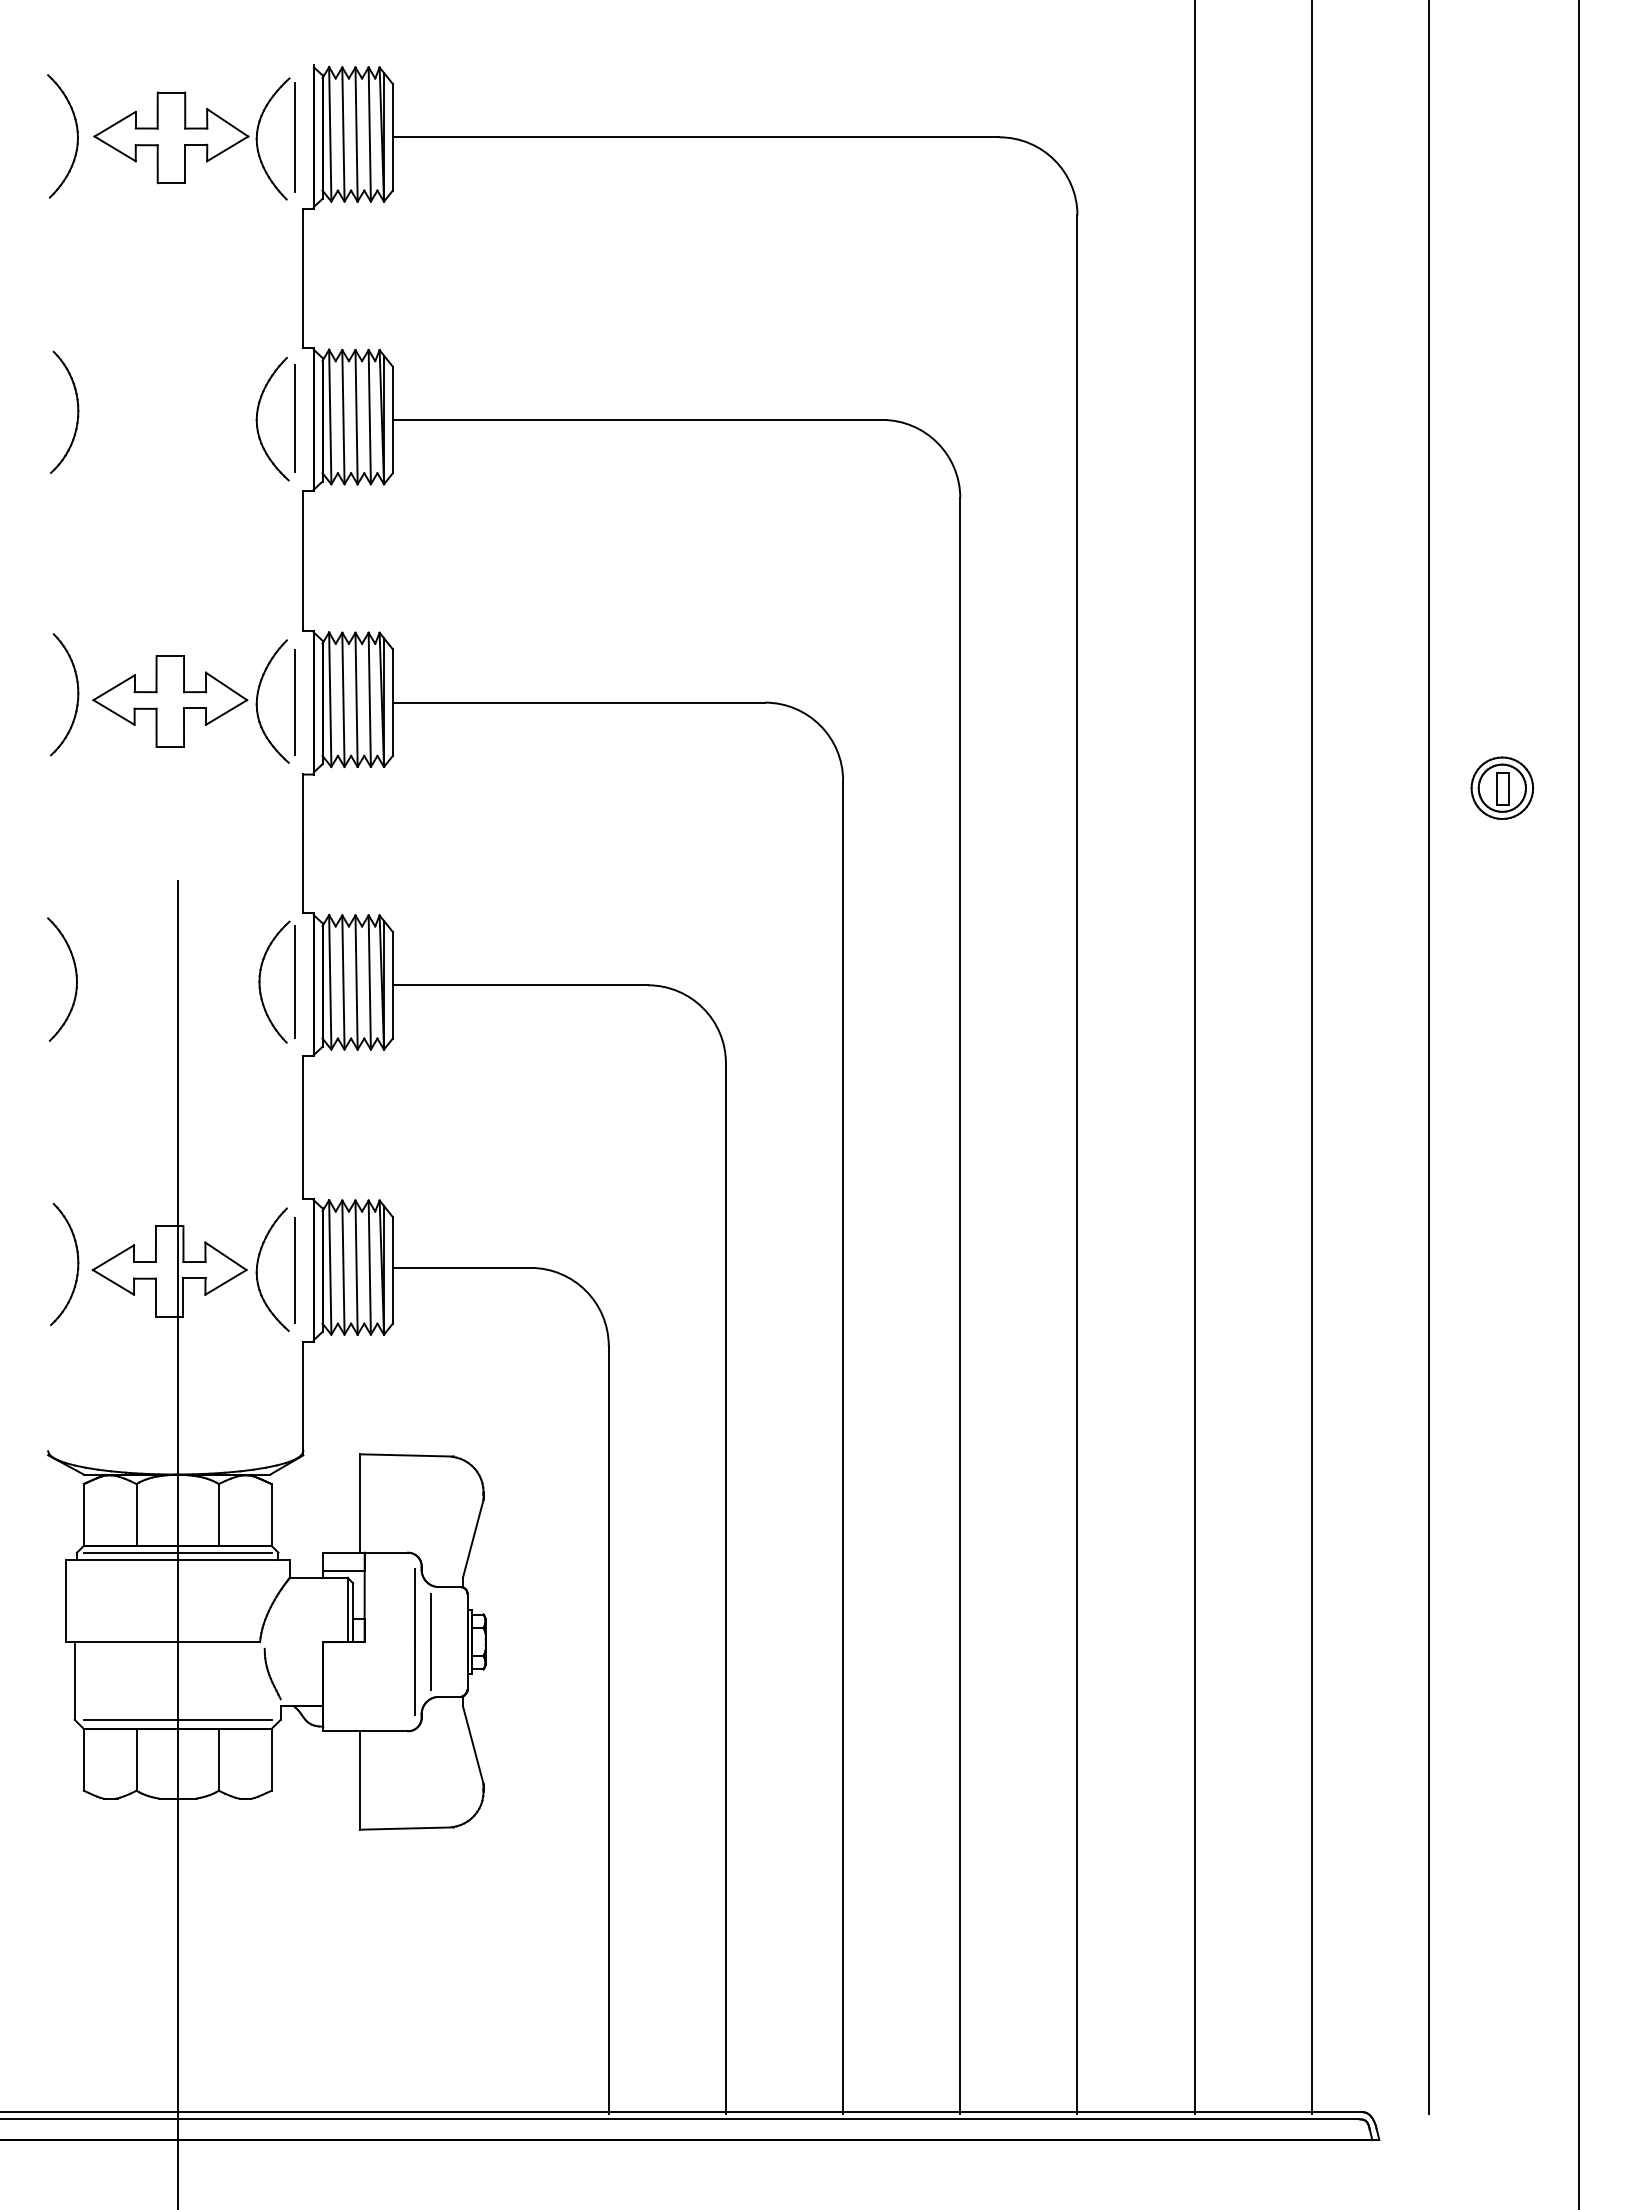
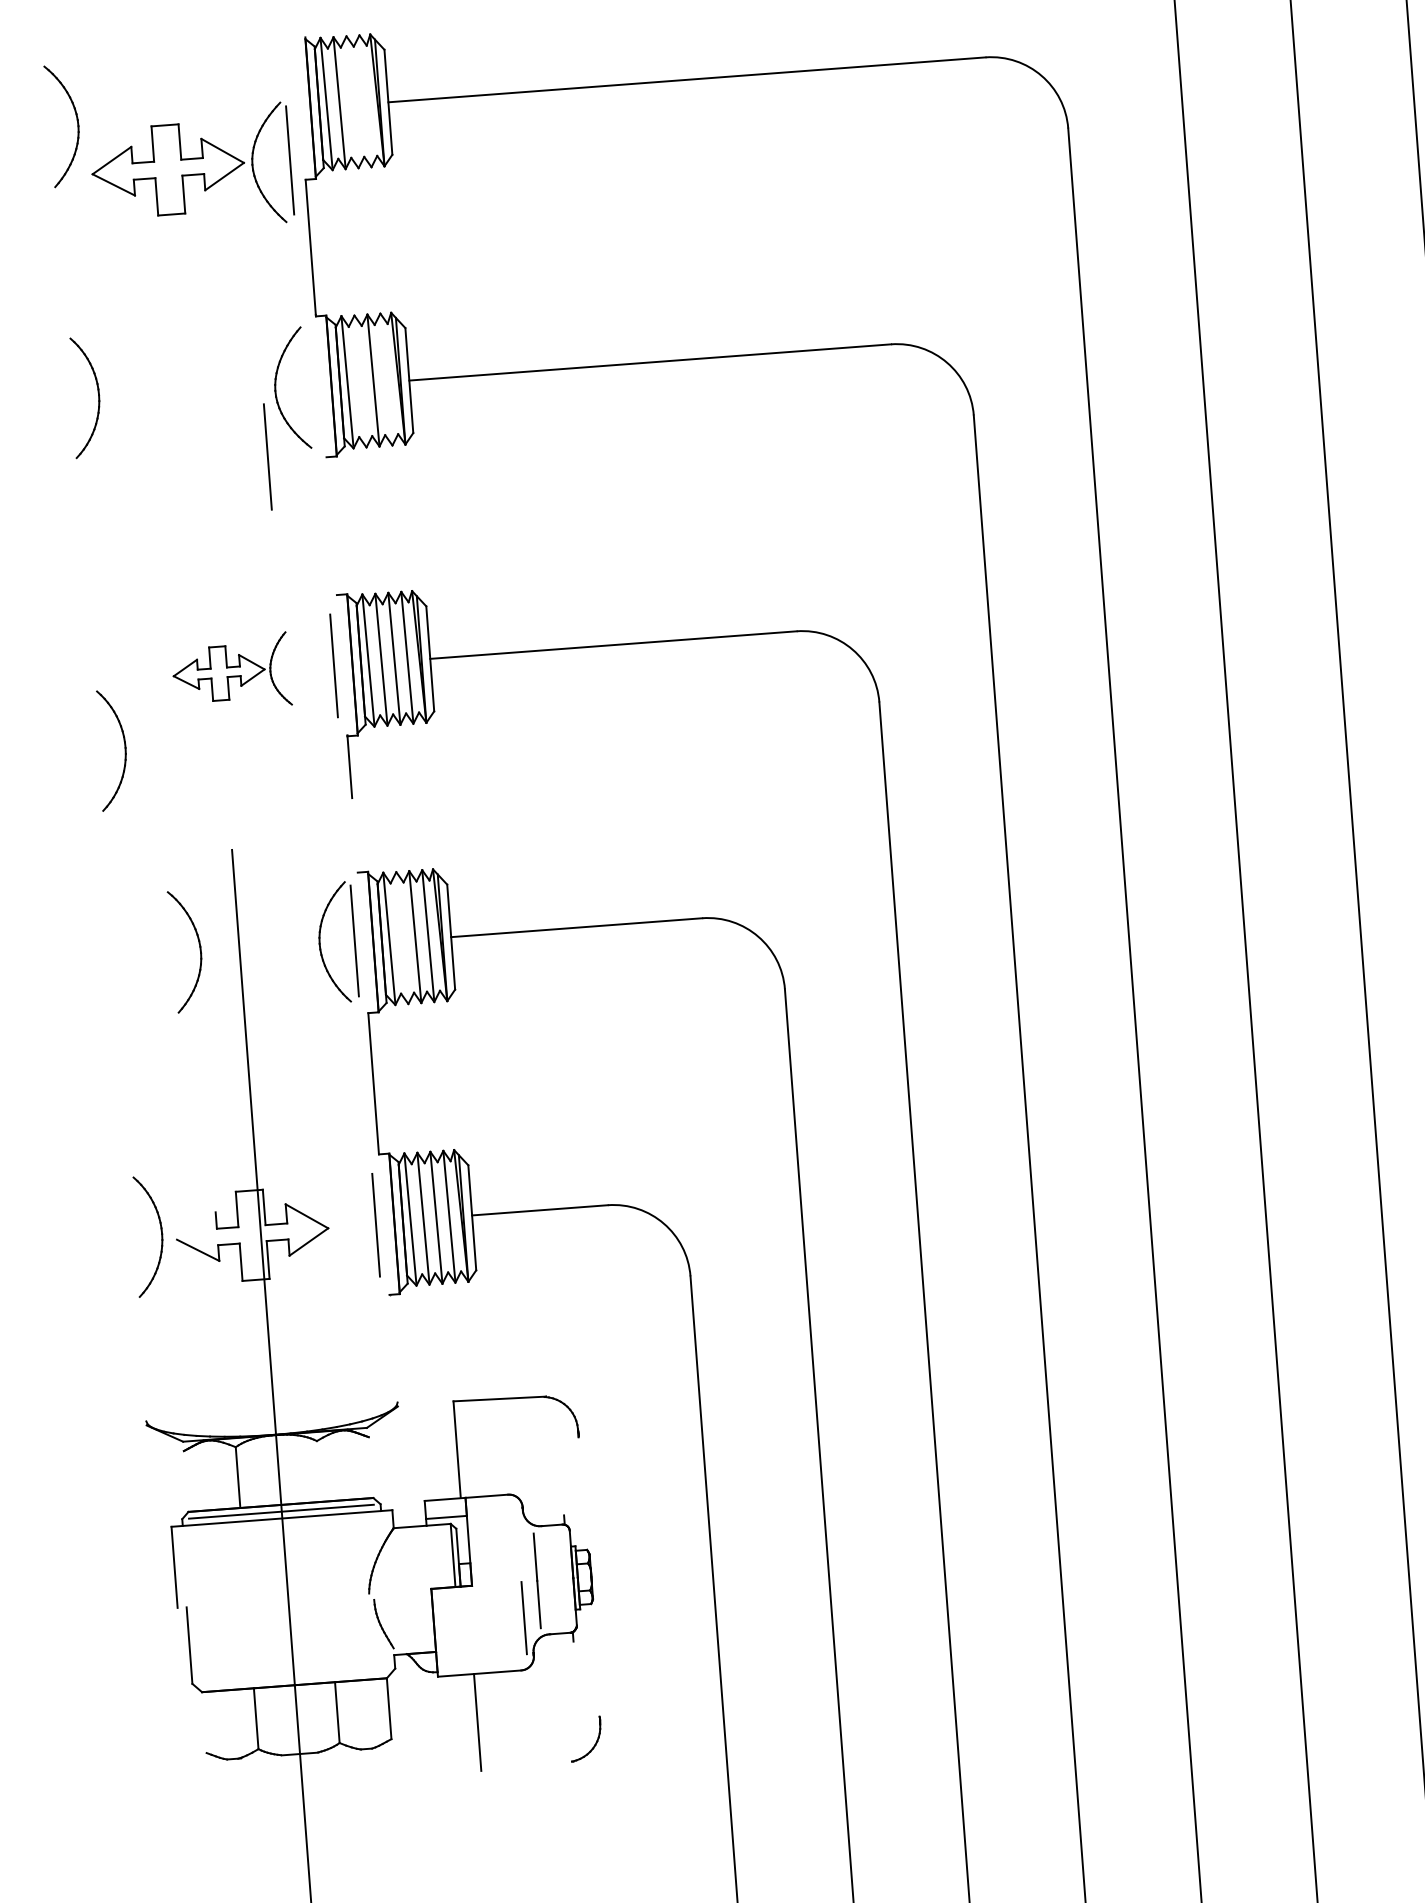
line: (369, 132) -> (365, 99), removed
line: (356, 134) -> (352, 102), removed
part: (194, 138) -> (191, 168), moved
line: (343, 415) -> (360, 379), removed
line: (369, 415) -> (386, 377), removed
line: (294, 418) -> (267, 457), moved
line: (303, 561) -> (331, 526), removed
part: (77, 694) -> (124, 749), moved
part: (190, 701) -> (230, 672), size x0.6
line: (303, 875) -> (355, 835), removed
part: (75, 977) -> (199, 948), moved
line: (343, 980) -> (402, 936), removed
line: (113, 1257) -> (196, 1225), removed
part: (258, 1265) -> (339, 1222), removed
line: (303, 1398) -> (393, 1350), removed
line: (83, 1514) -> (185, 1481), removed
line: (218, 1514) -> (318, 1471), removed
line: (271, 1514) -> (370, 1467), removed
line: (472, 1538) -> (570, 1475), removed
line: (414, 1604) -> (518, 1545), removed
line: (162, 1641) -> (273, 1600), removed
line: (177, 1719) -> (293, 1675), removed
line: (472, 1744) -> (585, 1678), removed
line: (83, 1759) -> (203, 1722), removed
line: (406, 1828) -> (527, 1766), removed

